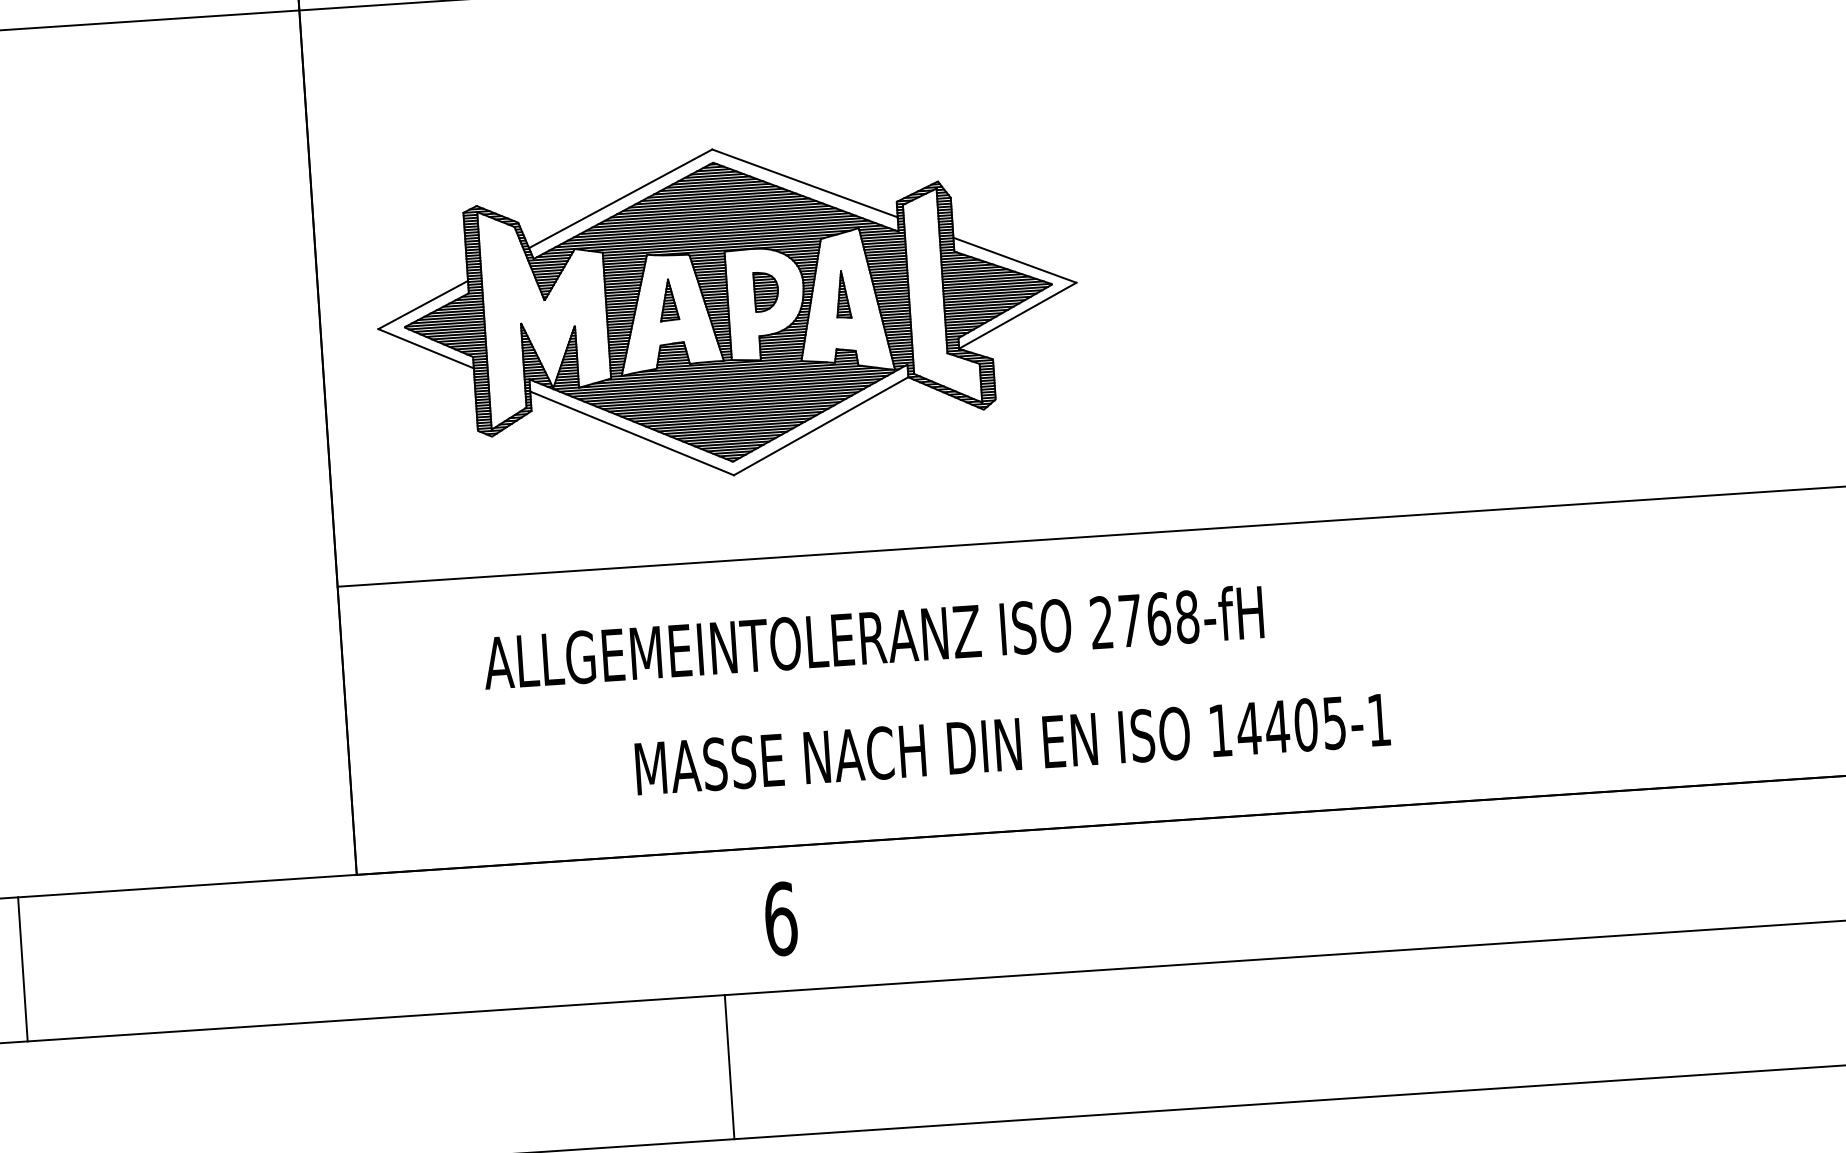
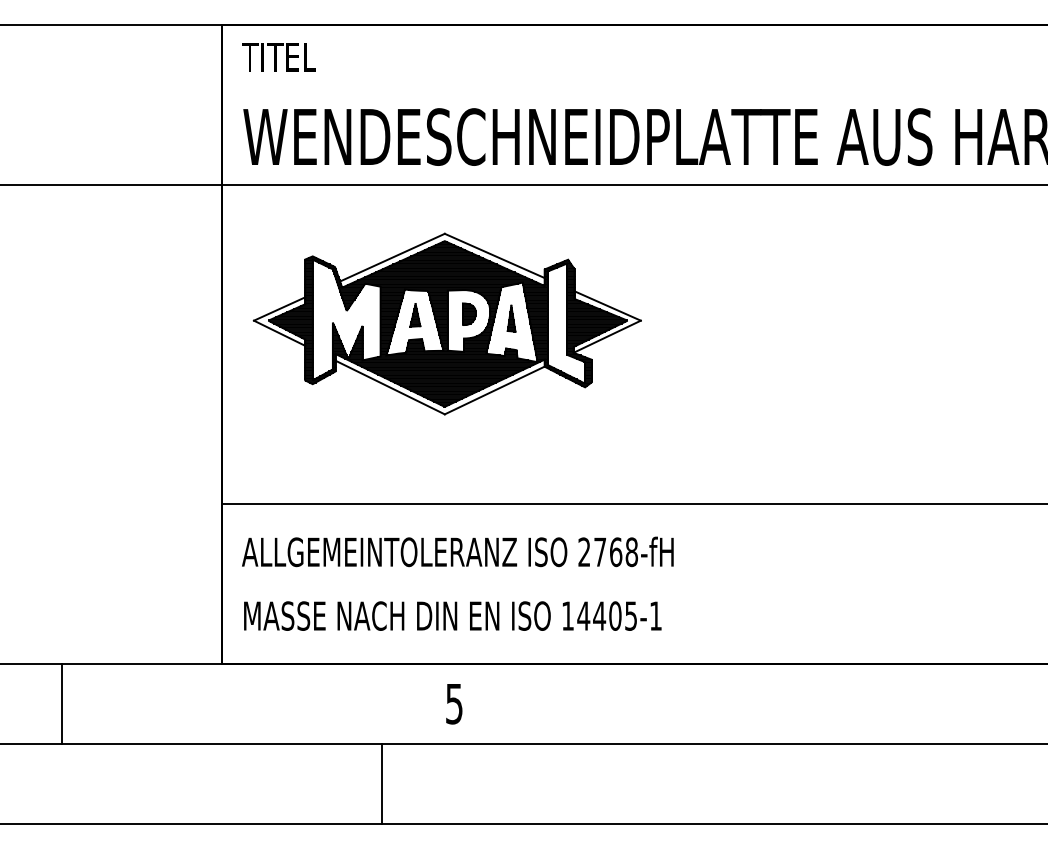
part: (726, 311) -> (446, 323), moved
text: (872, 636) -> (457, 551), moved
text: (1012, 743) -> (452, 615), moved
text: (780, 918) -> (454, 703), 6 -> 5
line: (23, 968) -> (62, 703), moved
line: (729, 1066) -> (381, 783), moved

